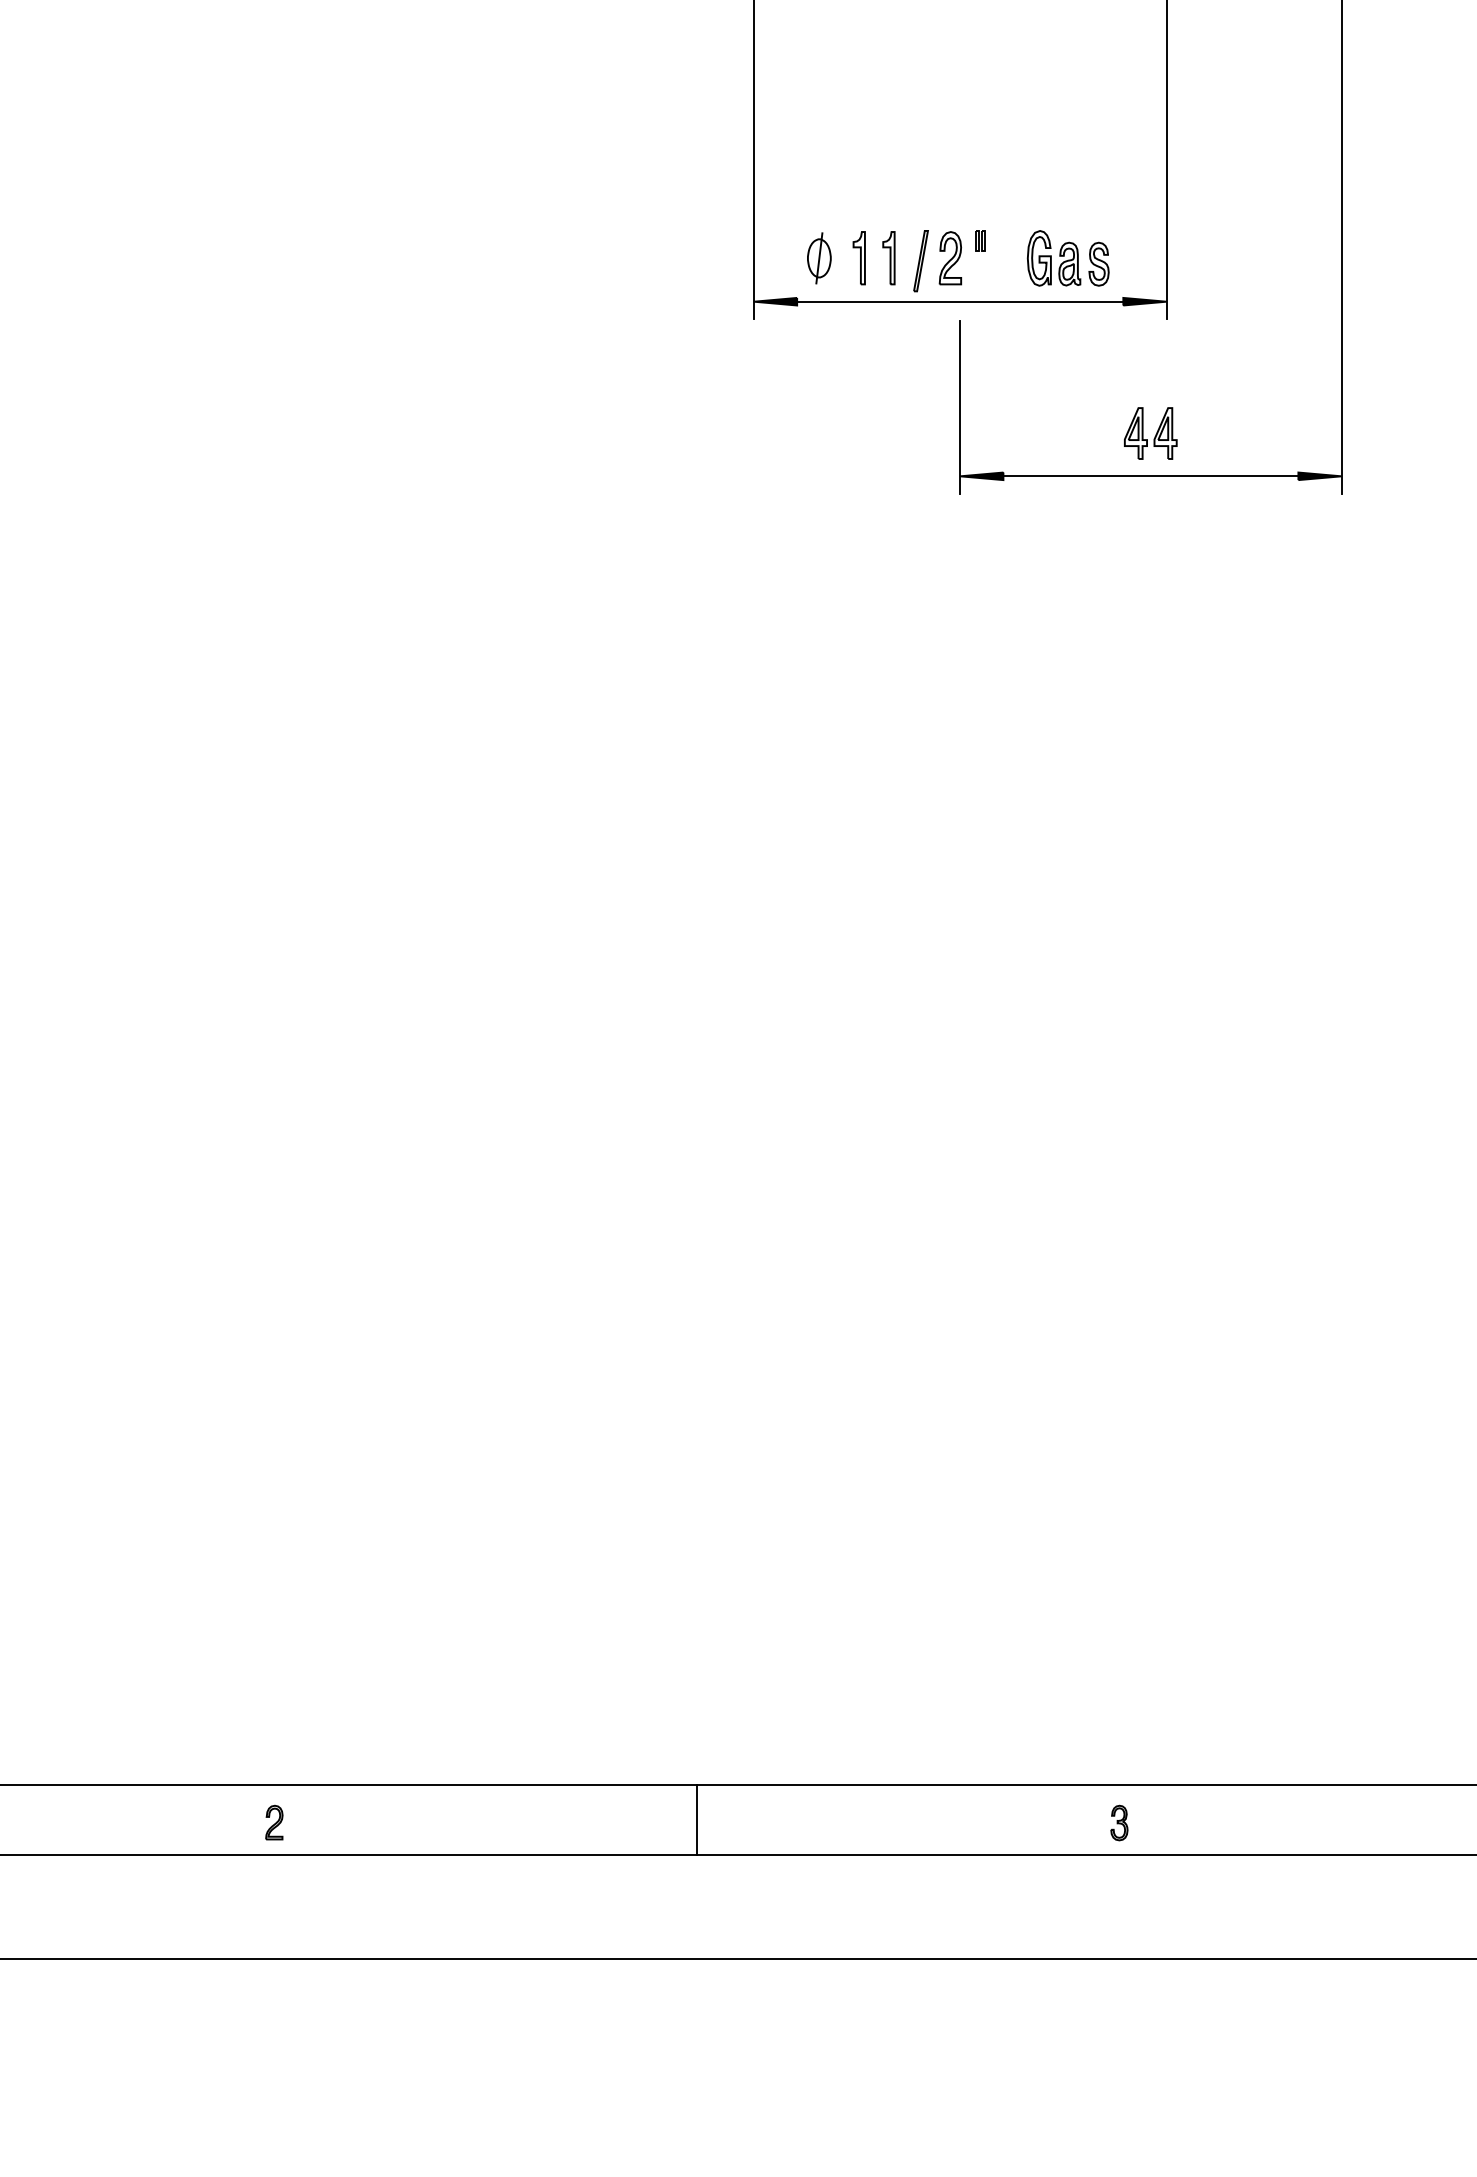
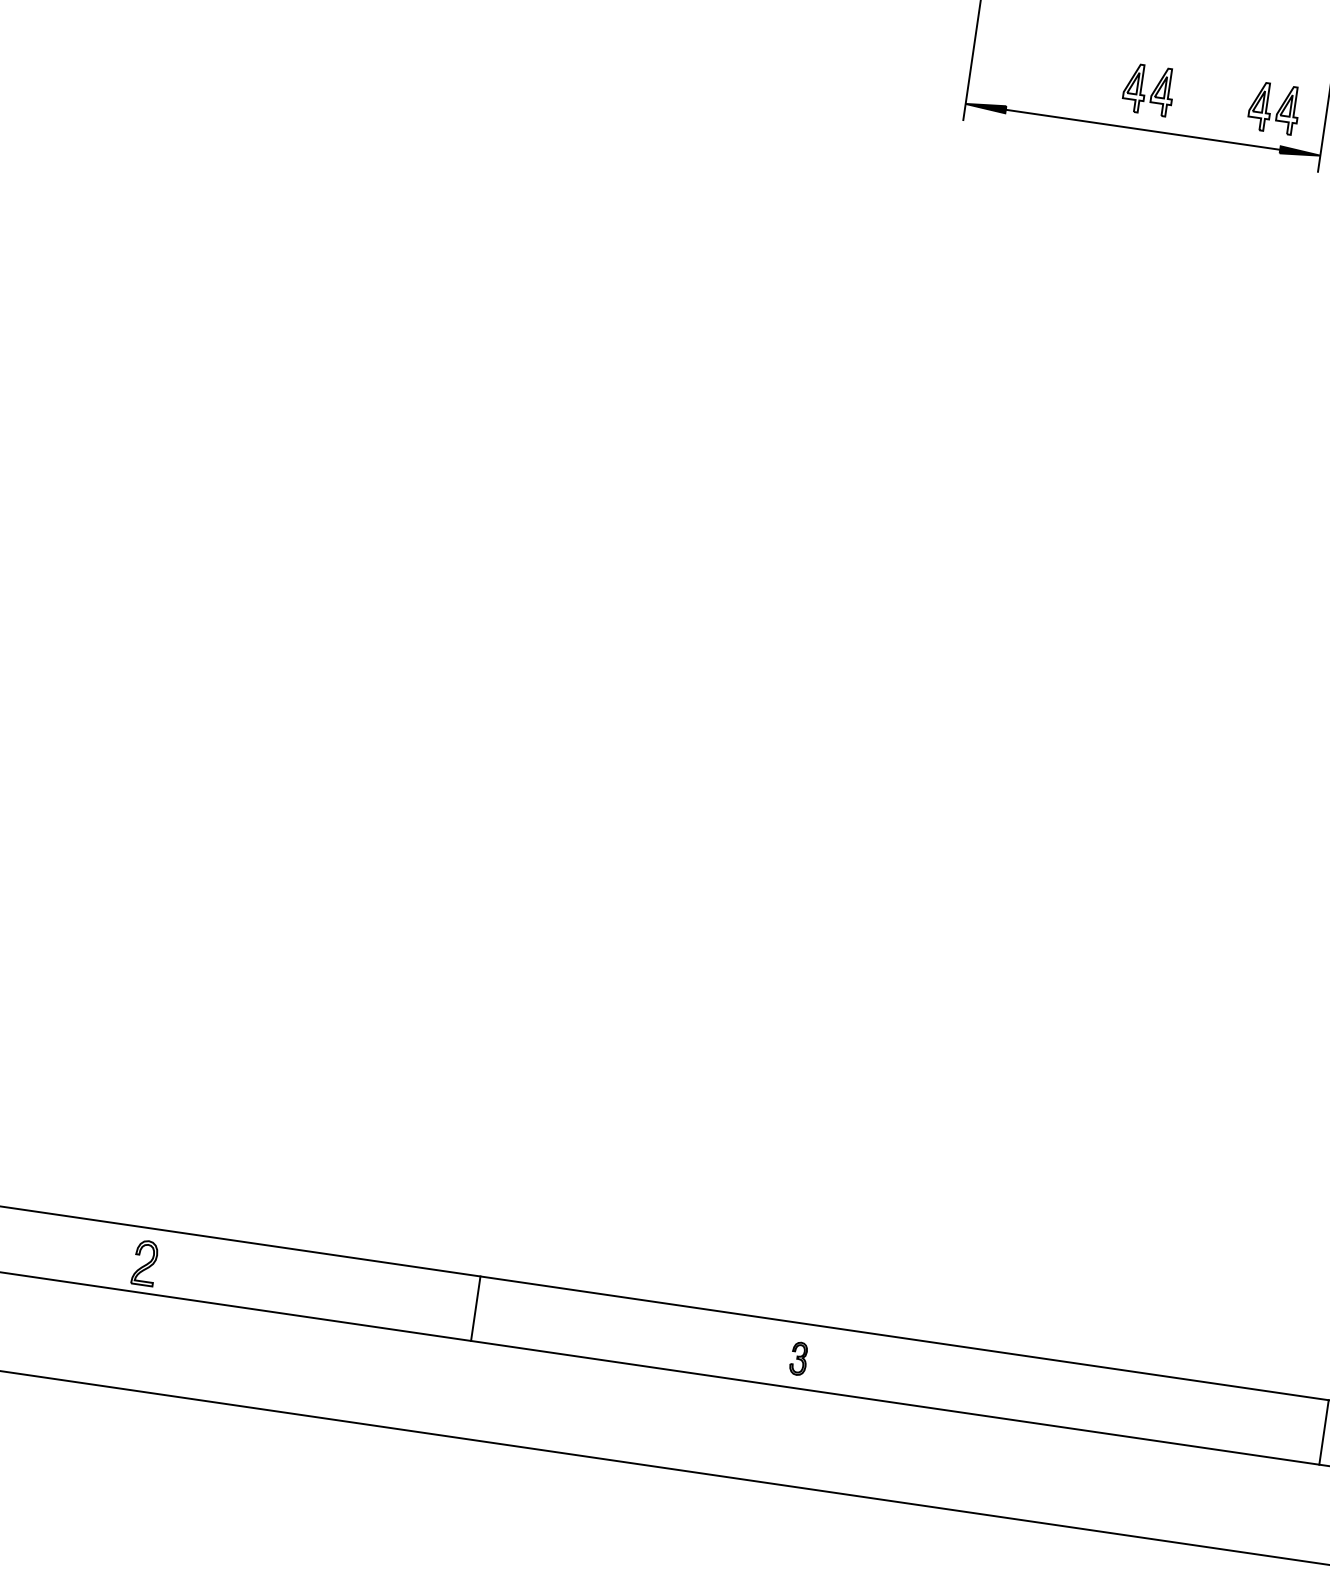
part: (1285, 433) -> (1273, 108), added
line: (696, 1819) -> (475, 1308), moved
part: (274, 1822) -> (145, 1262), size x1.4
part: (1119, 1822) -> (799, 1358), moved

